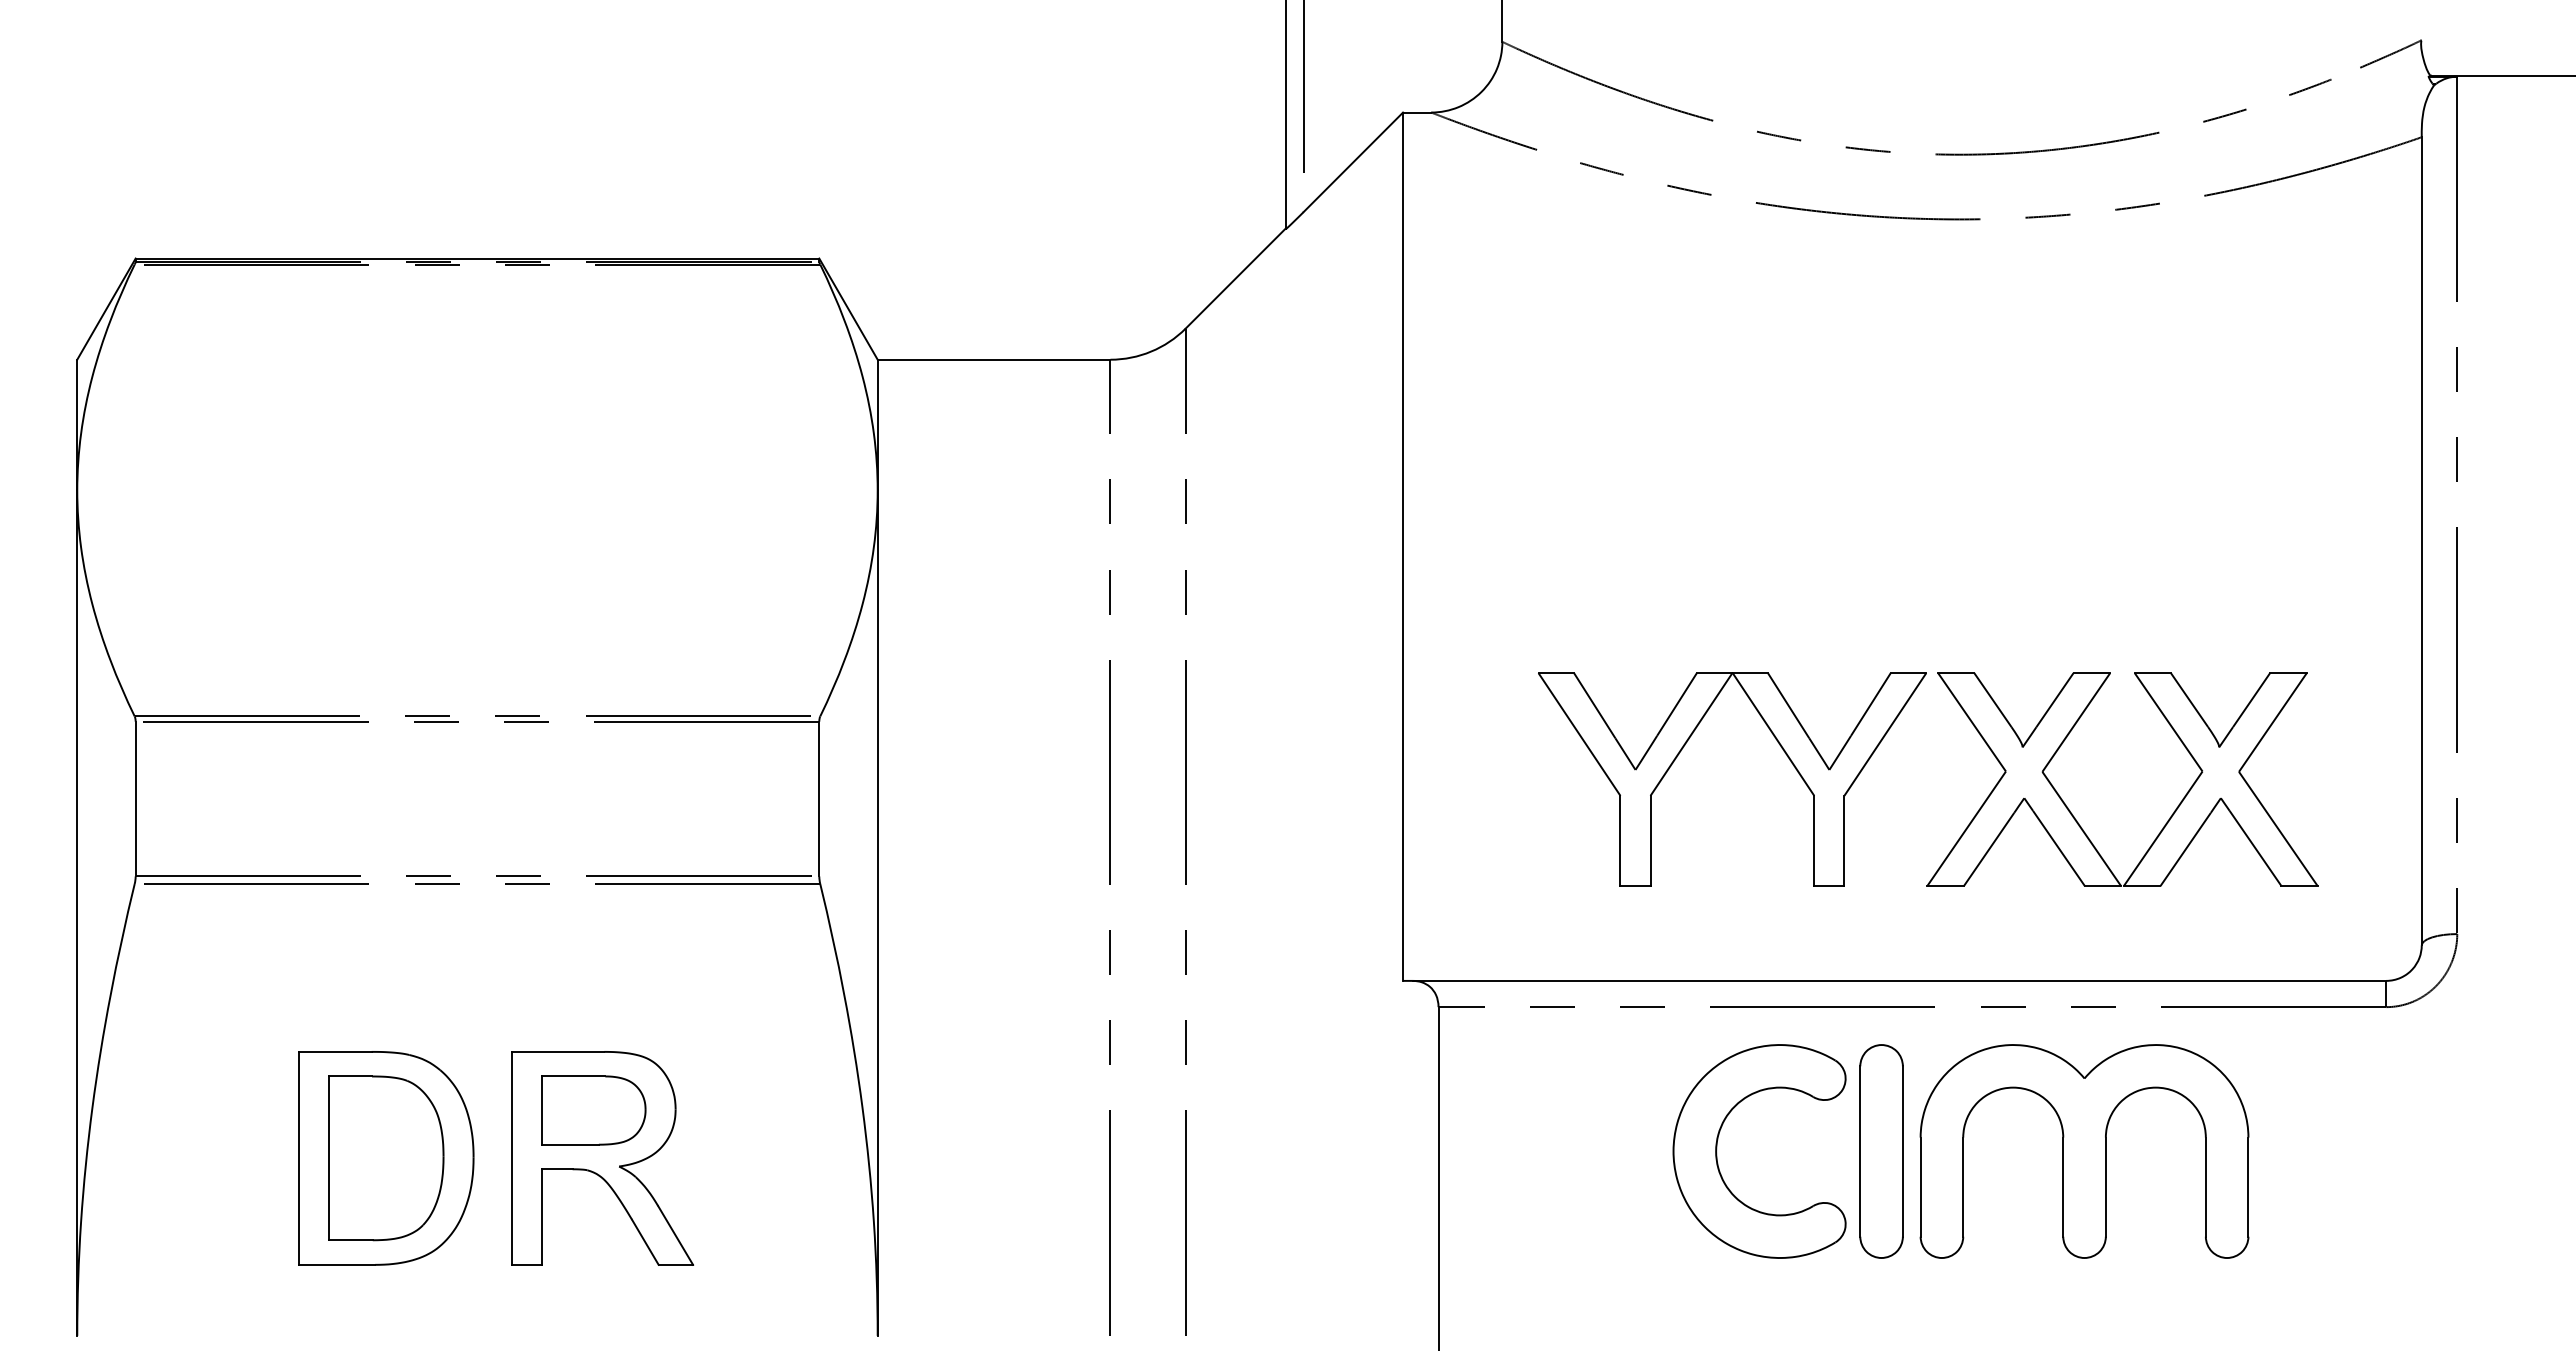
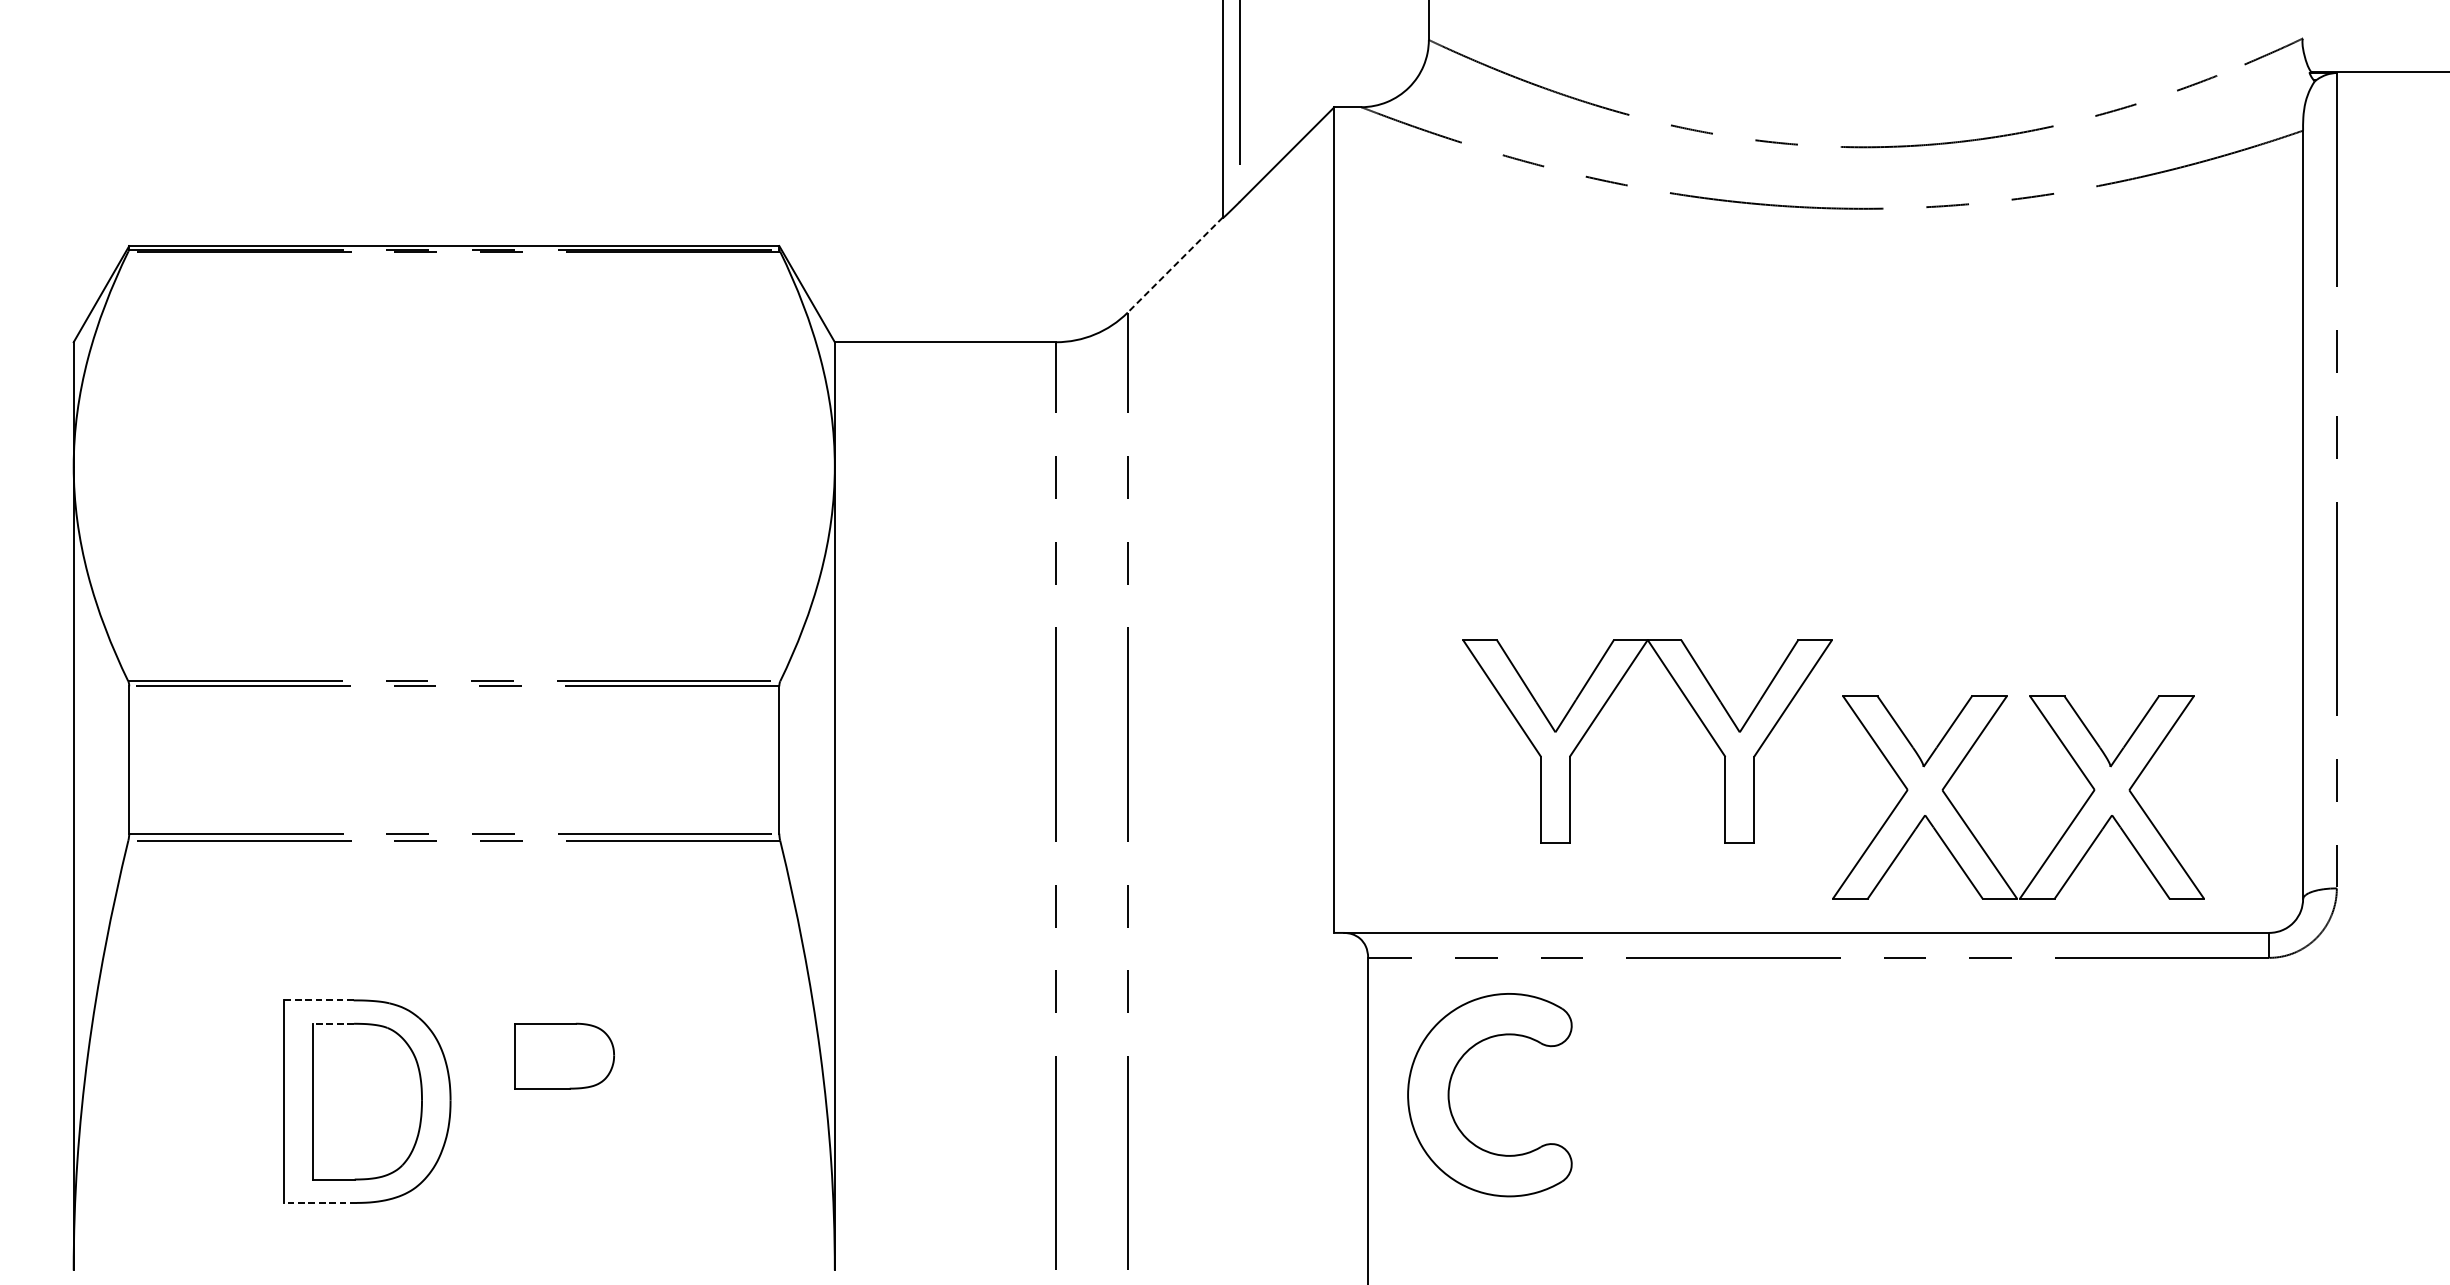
line: (1235, 278) -> (1175, 264), solid -> dashed
part: (2171, 814) -> (2065, 830), moved
line: (335, 1051) -> (319, 1000), solid -> dashed
line: (350, 1076) -> (333, 1023), solid -> dashed
part: (1717, 1149) -> (1449, 1093), moved
part: (1881, 1151) -> (1789, 1095), removed
part: (2084, 1151) -> (1982, 1095), removed
part: (602, 1158) -> (573, 1101), removed
line: (336, 1264) -> (320, 1202), solid -> dashed

